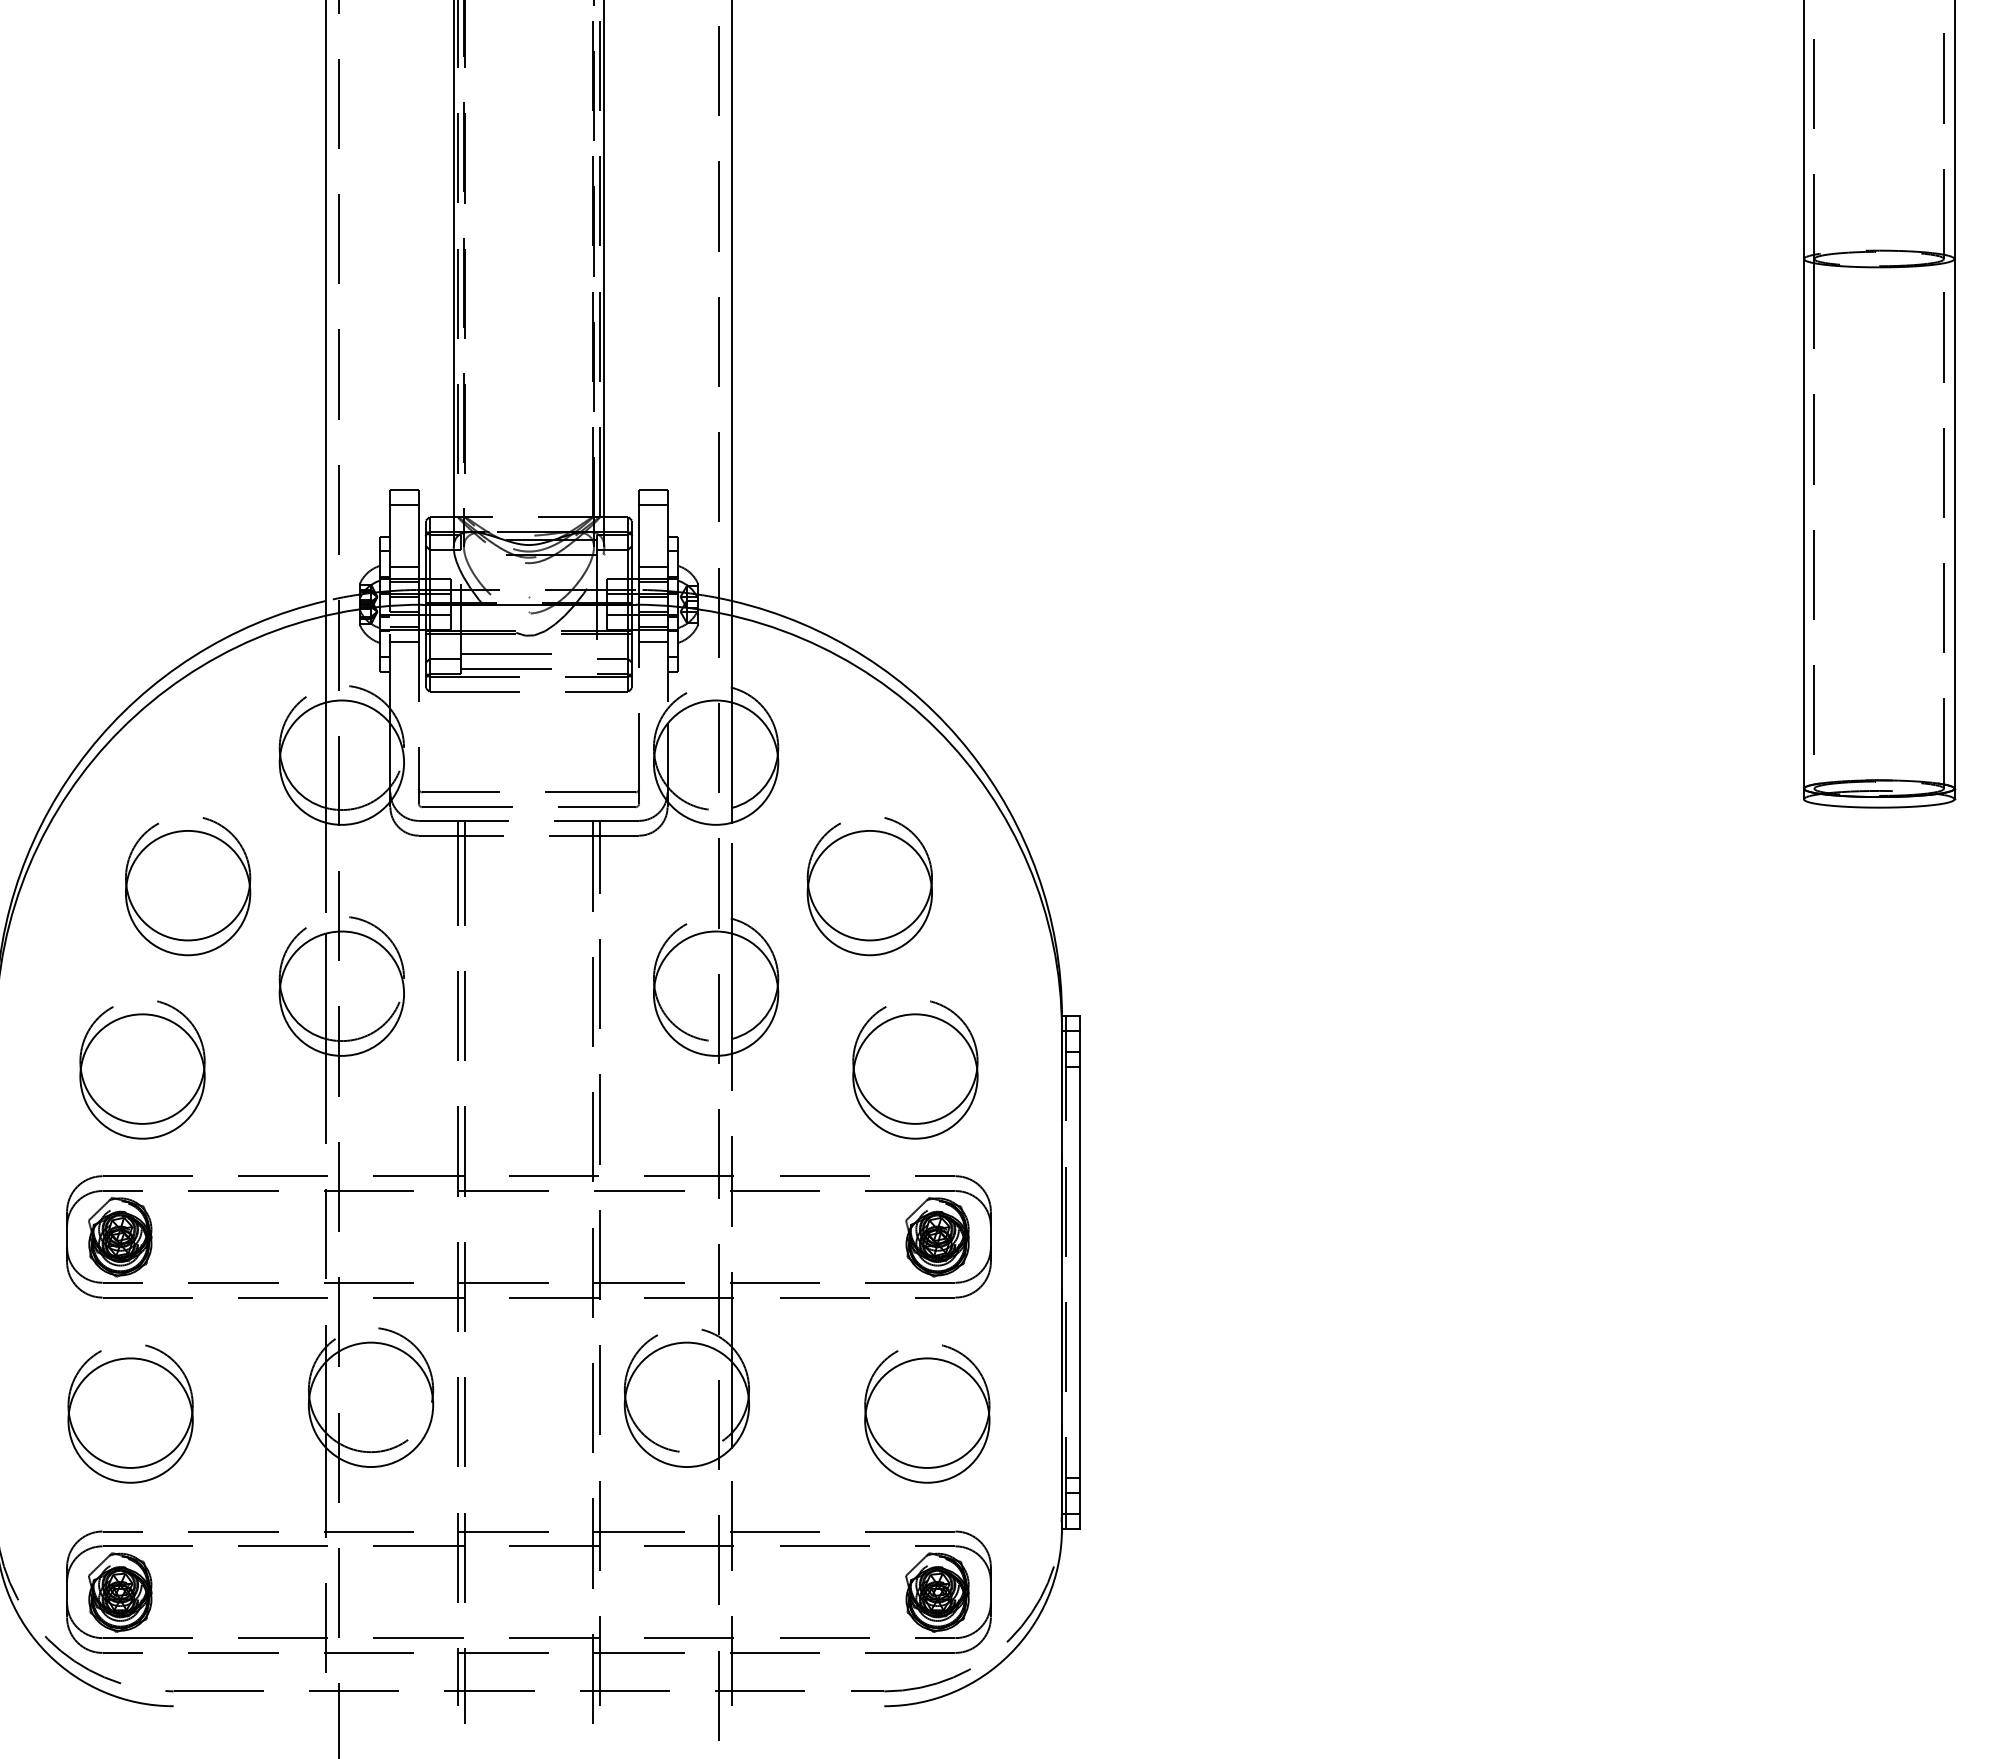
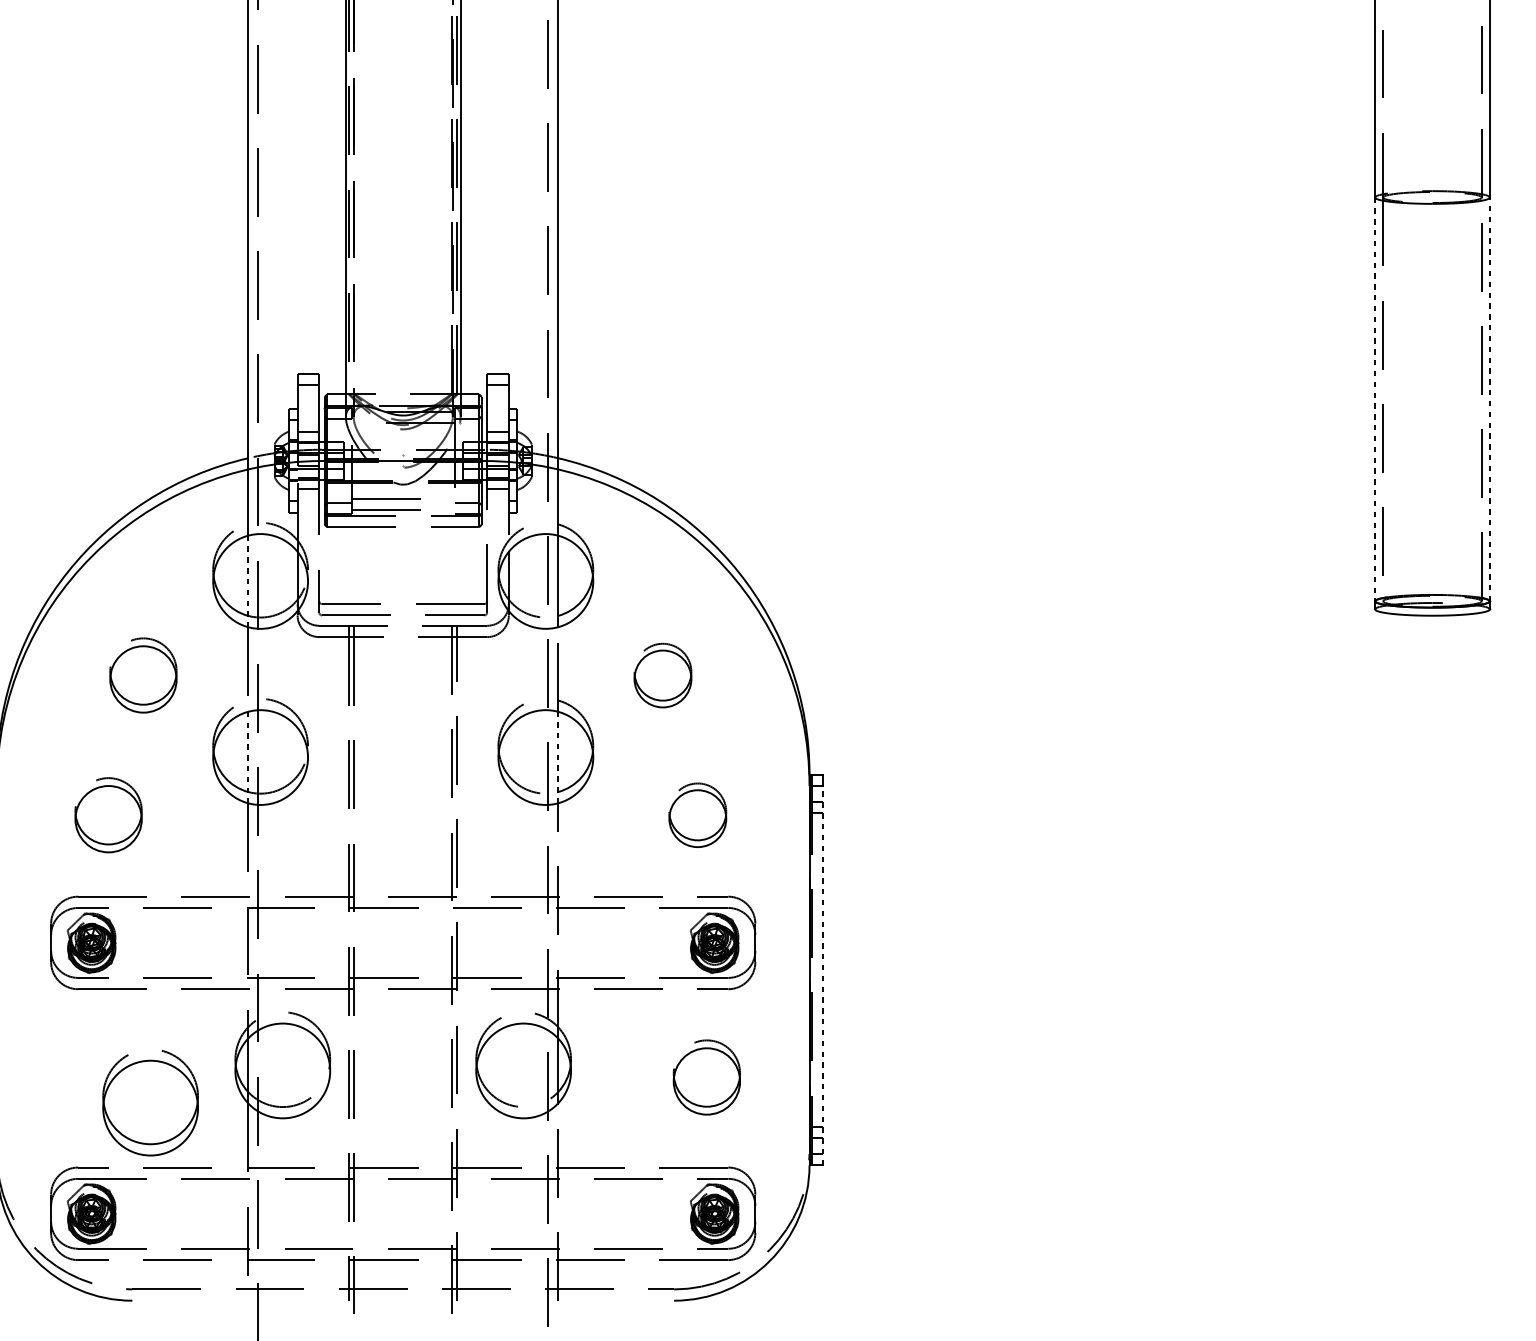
line: (1803, 523) -> (1374, 399), solid -> dashed
line: (1954, 523) -> (1489, 399), solid -> dashed
line: (325, 763) -> (248, 582), solid -> dashed
part: (188, 886) -> (143, 675), size x0.7
part: (869, 886) -> (662, 675), size x0.6
line: (732, 993) -> (558, 757), solid -> dashed
line: (325, 994) -> (248, 758), solid -> dashed
part: (142, 1069) -> (108, 815), size x0.7
part: (915, 1069) -> (697, 815), size x0.6
line: (1079, 1279) -> (822, 975), solid -> dashed
part: (130, 1413) -> (150, 1102), moved
part: (927, 1413) -> (707, 1077), size x0.7

